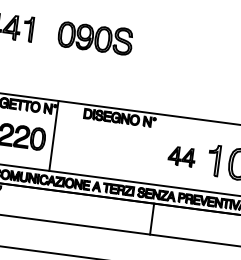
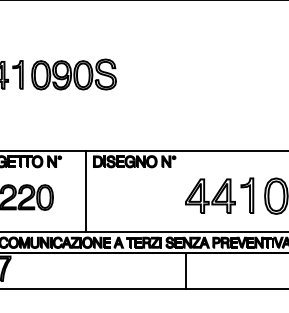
part: (95, 37) -> (73, 74), moved
line: (53, 135) -> (85, 191), moved
part: (182, 156) -> (210, 195), size x1.67

